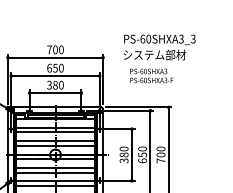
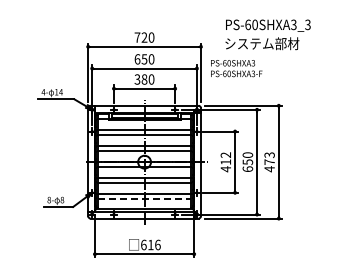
text: (55, 49) -> (144, 37), 700 -> 720
text: (151, 75) -> (236, 68), moved
text: (123, 155) -> (225, 162), 380 -> 412
text: (160, 155) -> (269, 162), 700 -> 473
line: (55, 185) -> (144, 198), solid -> dashed

